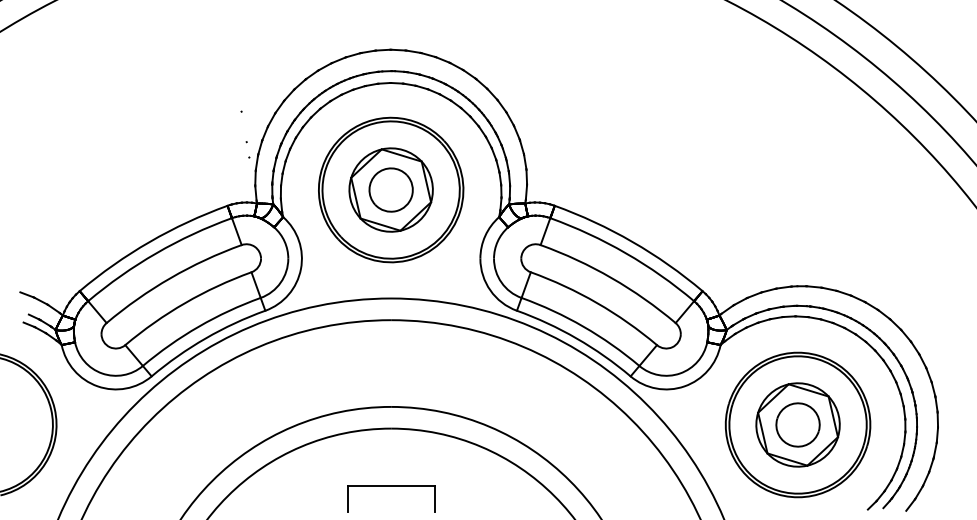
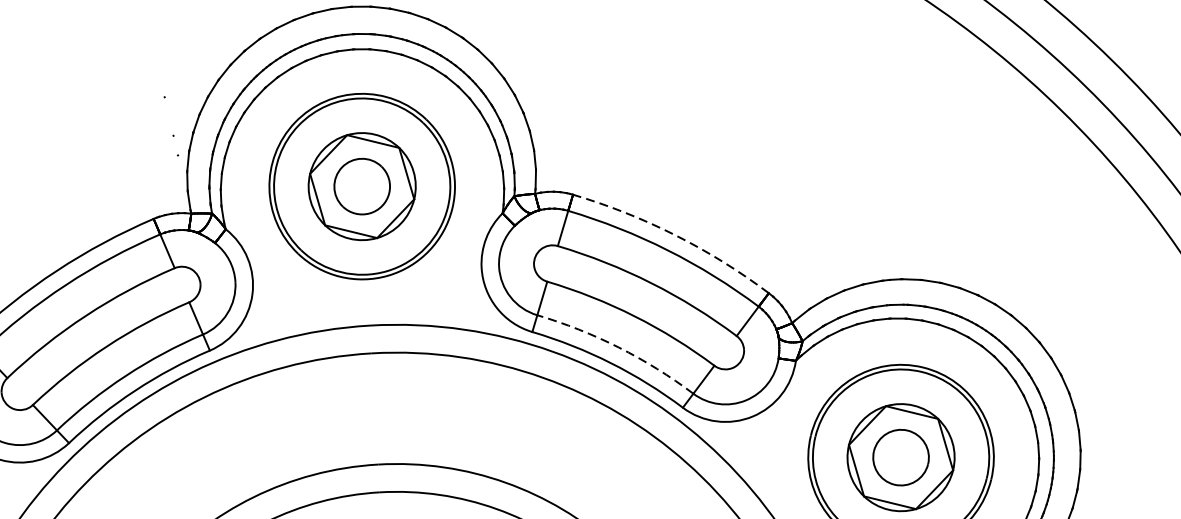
arc: (632, 241) -> (675, 234), solid -> dashed
arc: (583, 326) -> (618, 347), solid -> dashed

